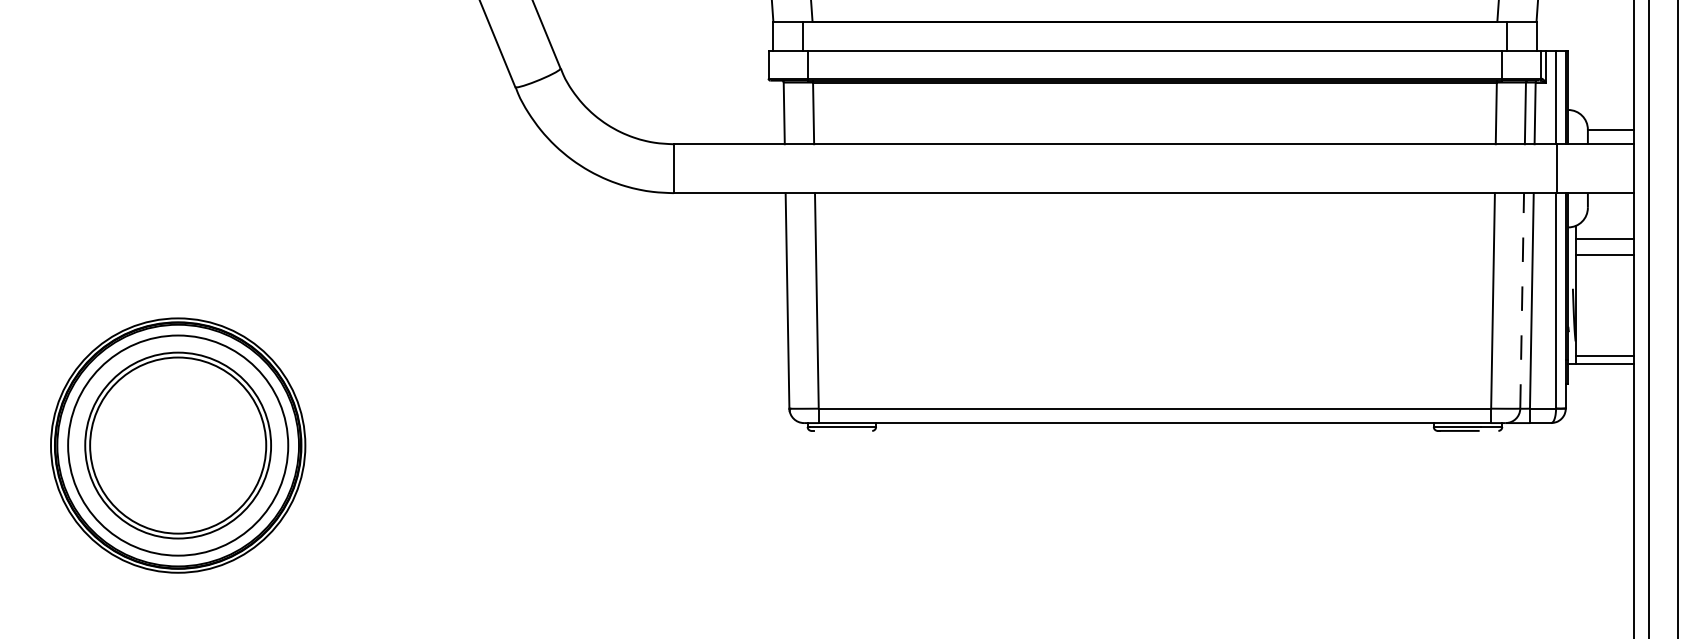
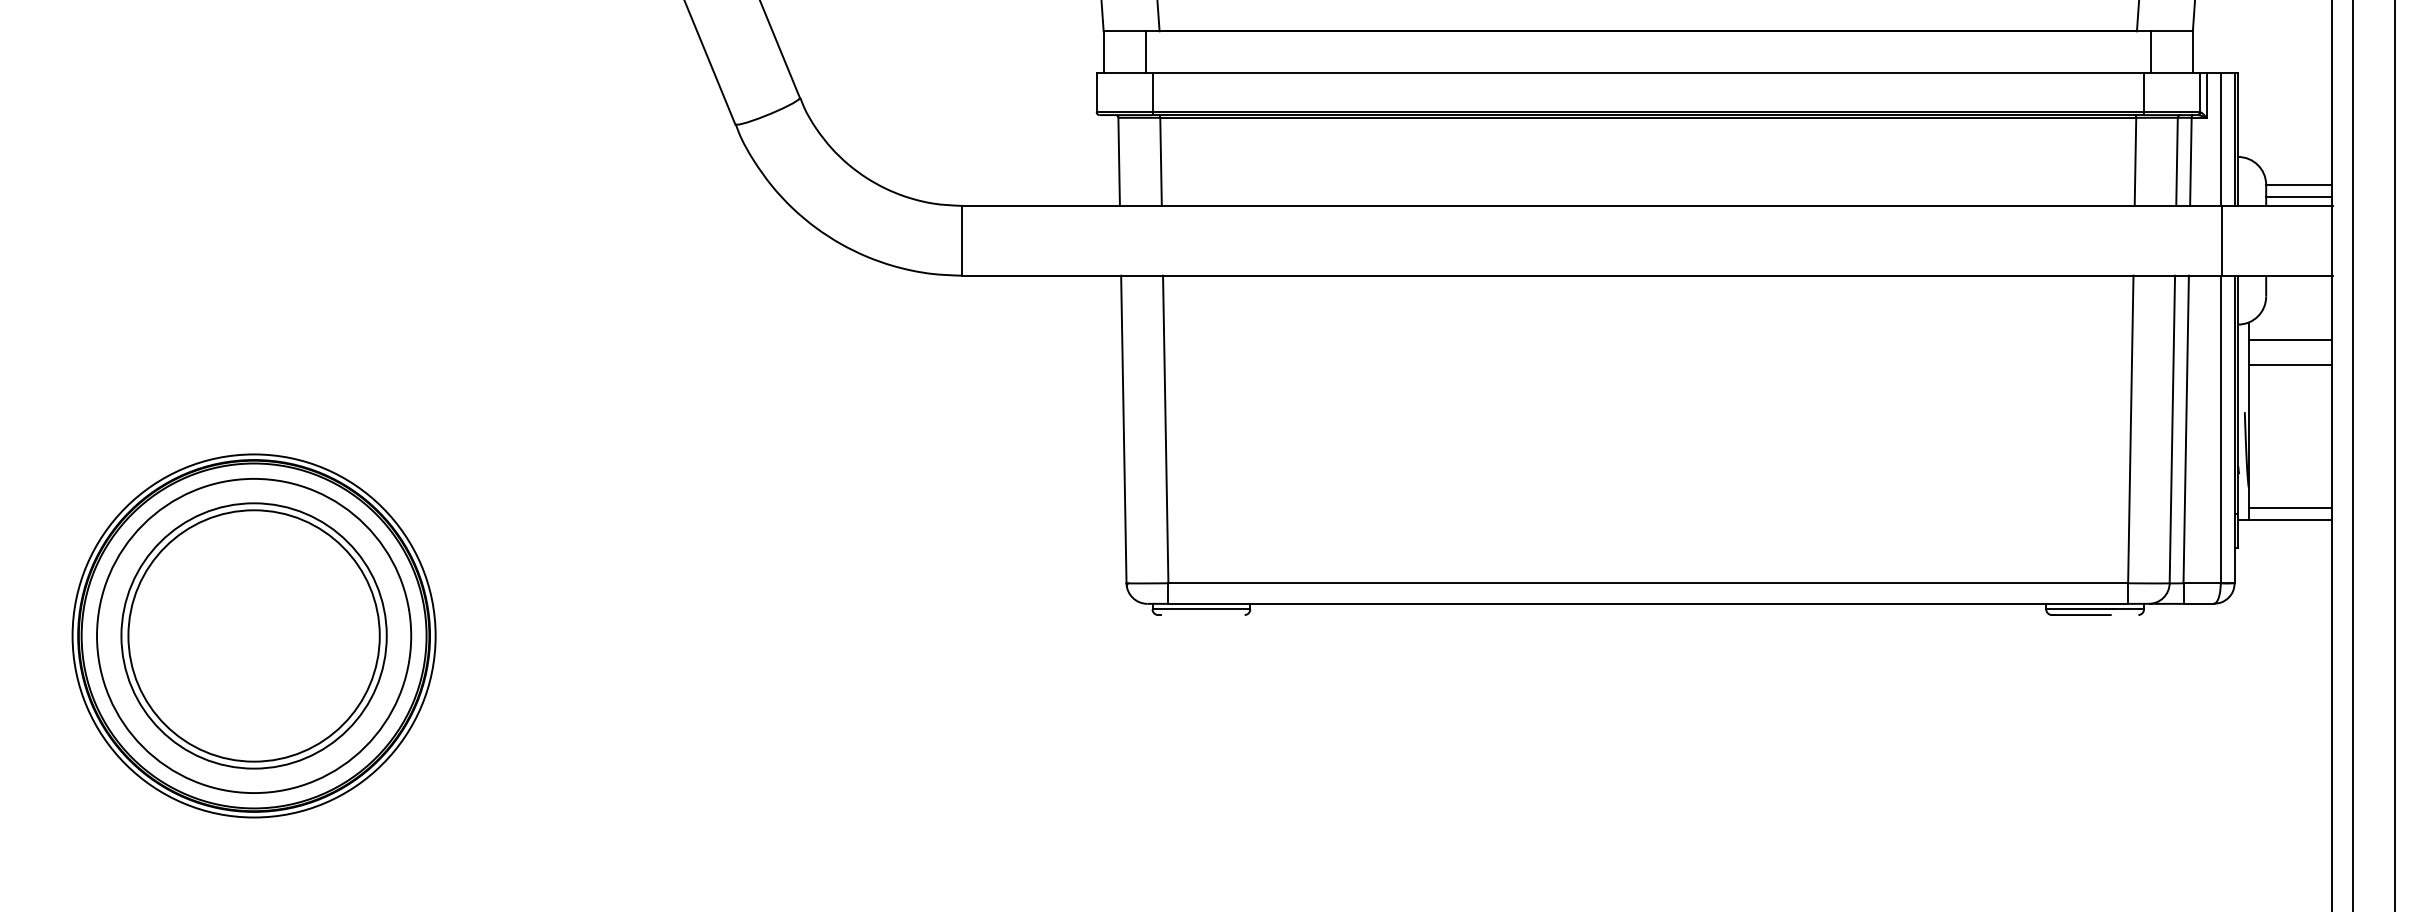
line: (1610, 138) -> (2298, 197), added
line: (1522, 300) -> (2172, 428), dashed -> solid

